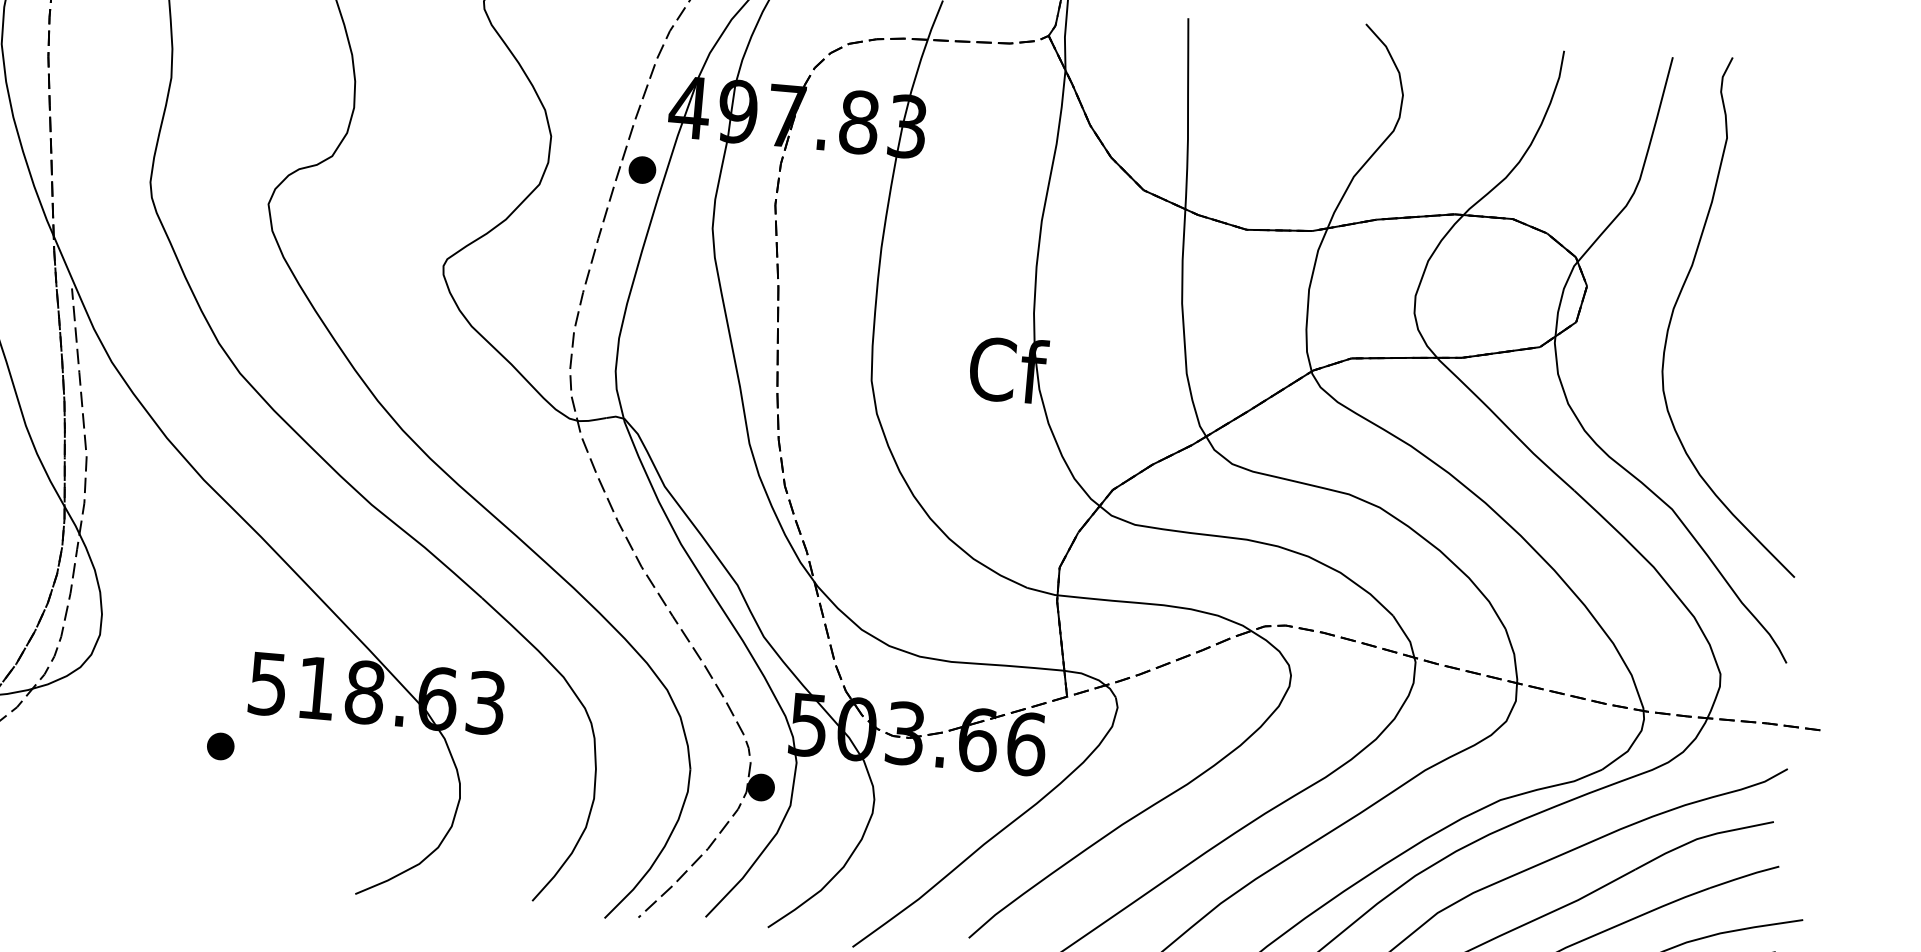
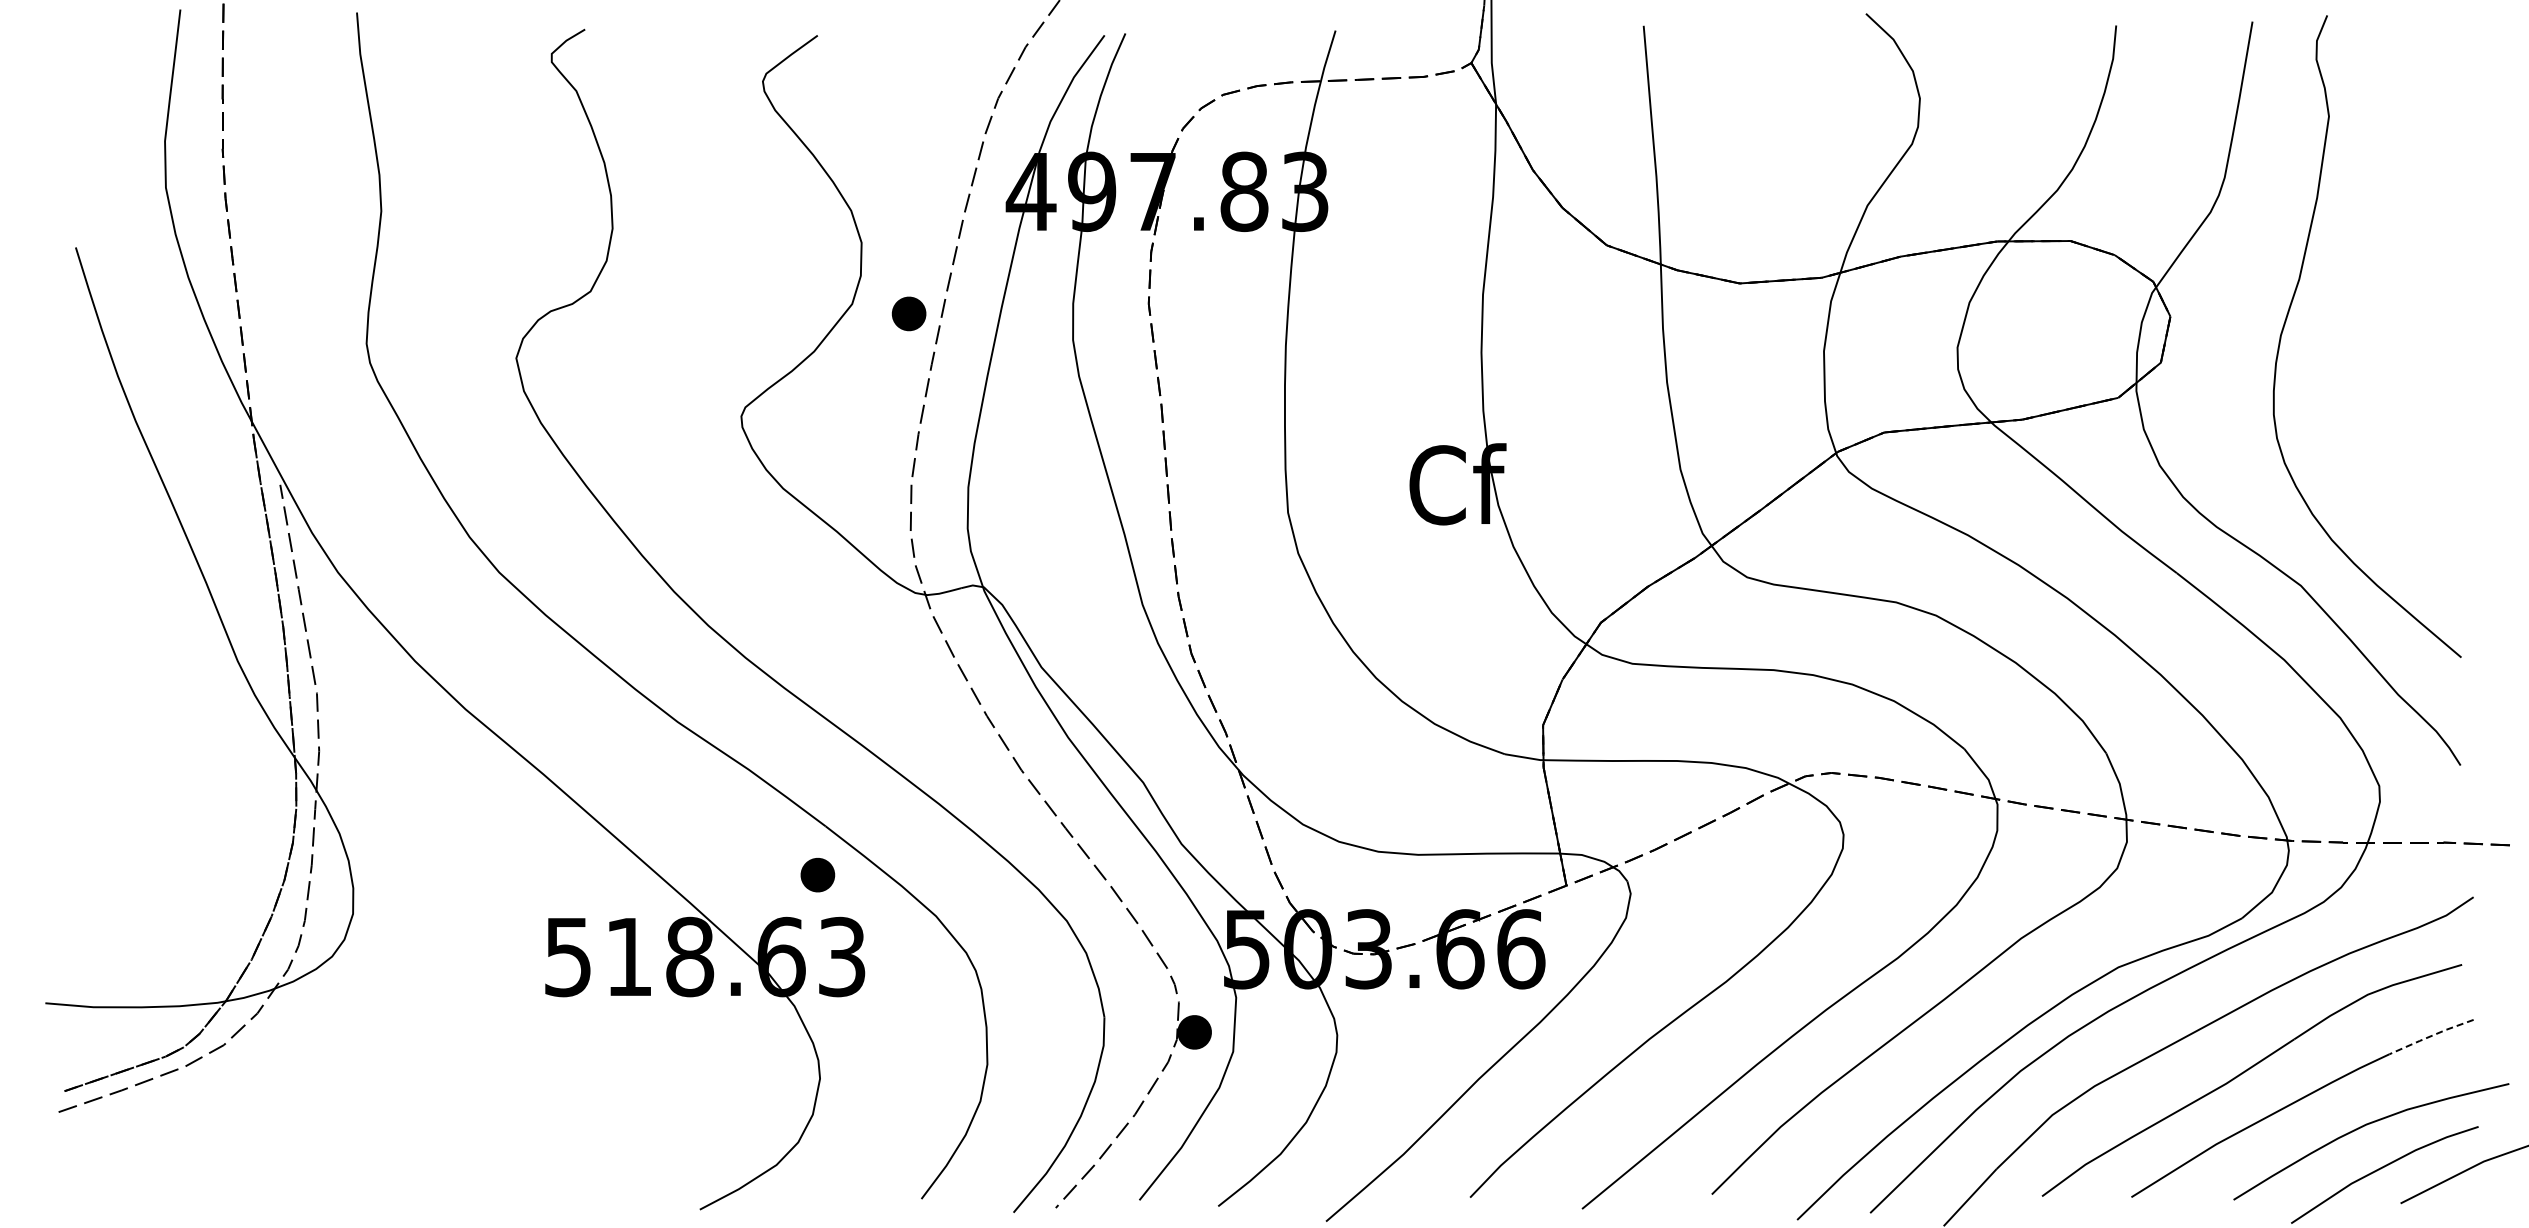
part: (641, 169) -> (908, 313), moved
part: (220, 746) -> (817, 875), moved
line: (1743, 876) -> (2430, 1036), solid -> dashed

